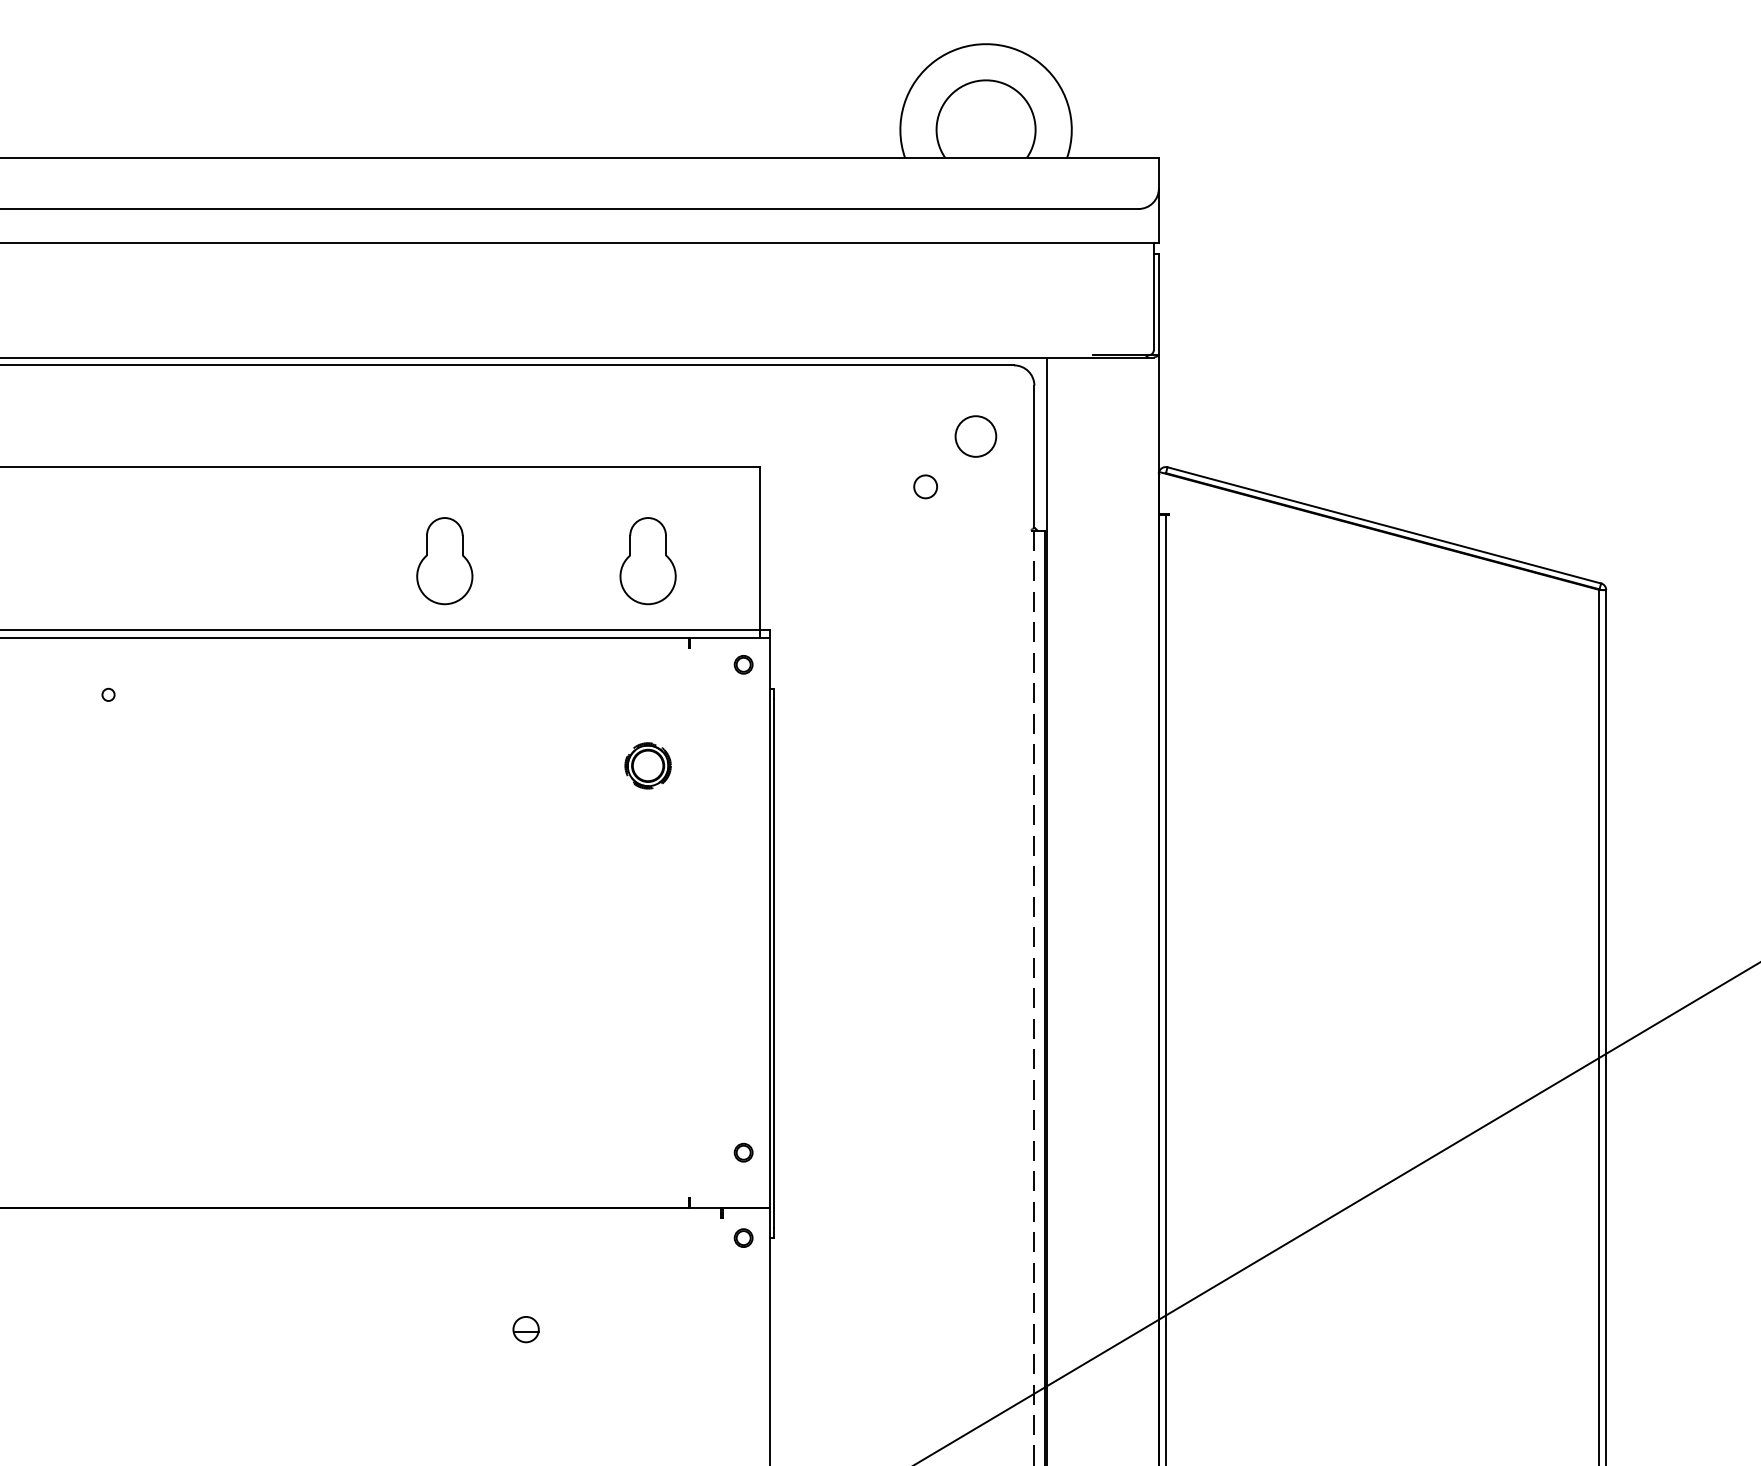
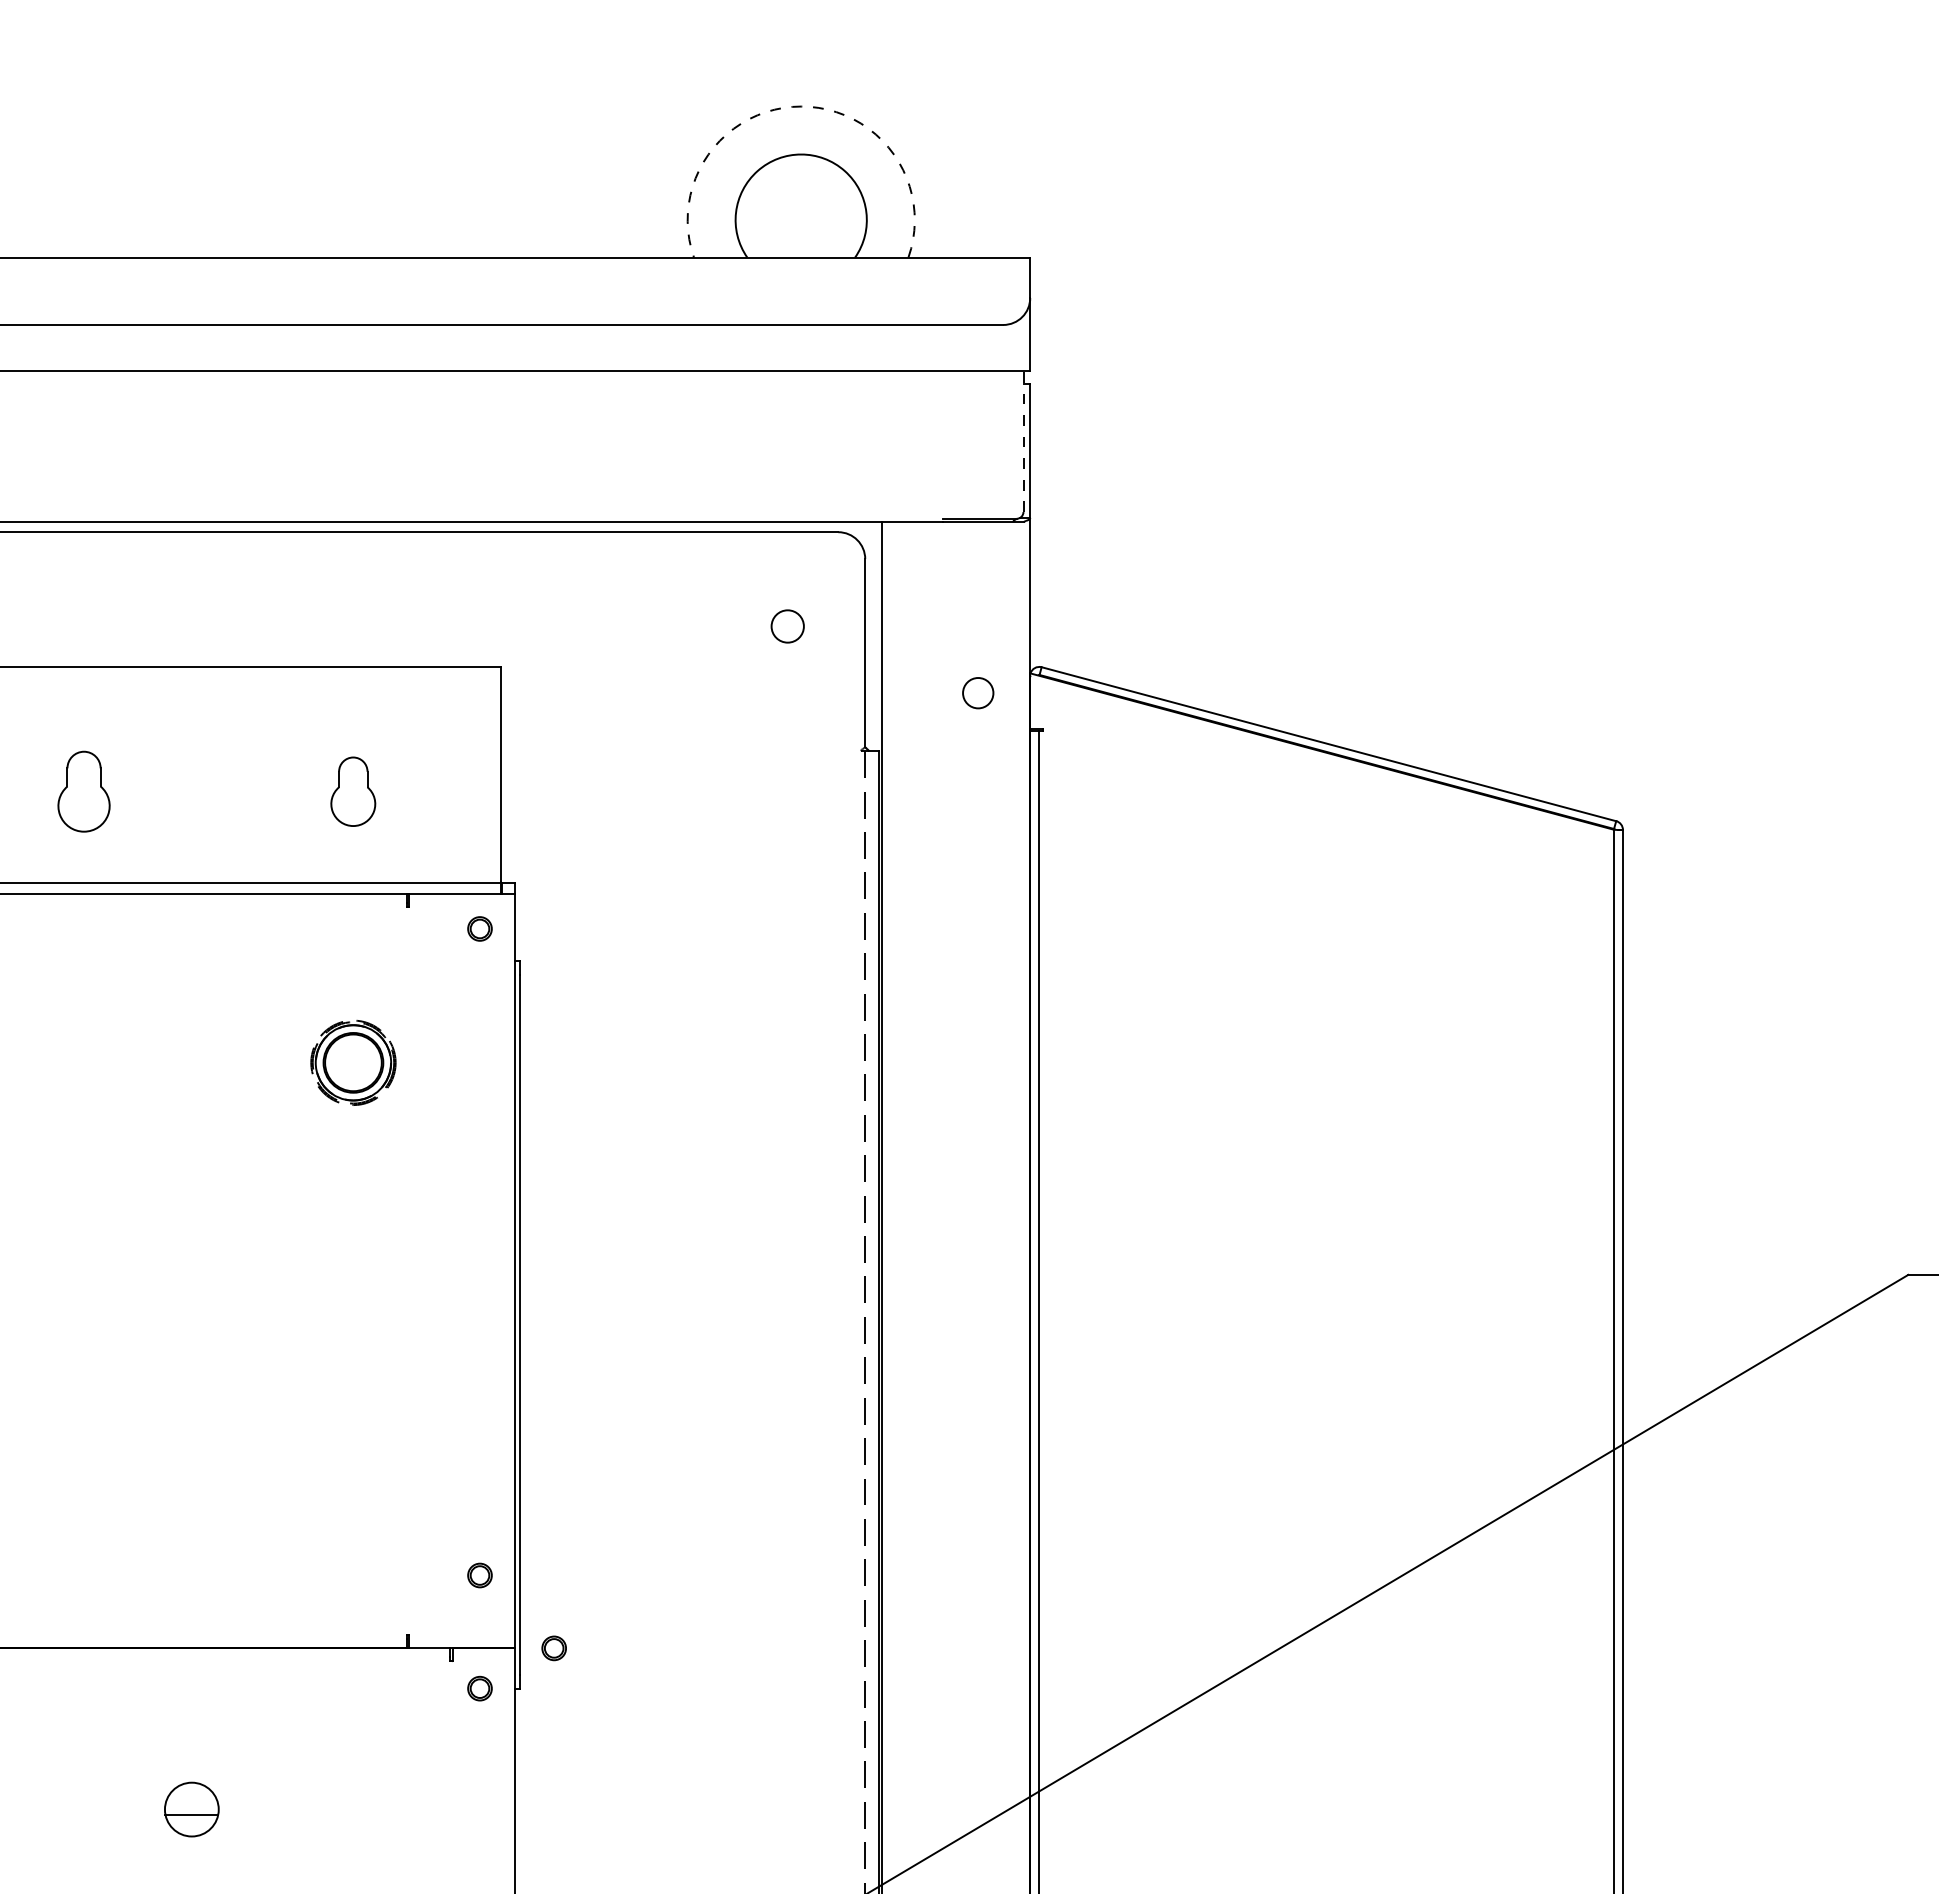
arc: (986, 44) -> (801, 106), solid -> dashed
line: (1153, 296) -> (1023, 440), solid -> dashed
circle: (975, 436) -> (787, 626), size x0.6
circle: (925, 486) -> (978, 692), moved
part: (444, 561) -> (83, 792), size x0.7
part: (647, 561) -> (352, 792), size x0.6
part: (647, 765) -> (352, 1062), size x1.4
part: (799, 1207) -> (553, 1648), added
part: (525, 1329) -> (190, 1809), size x1.6

